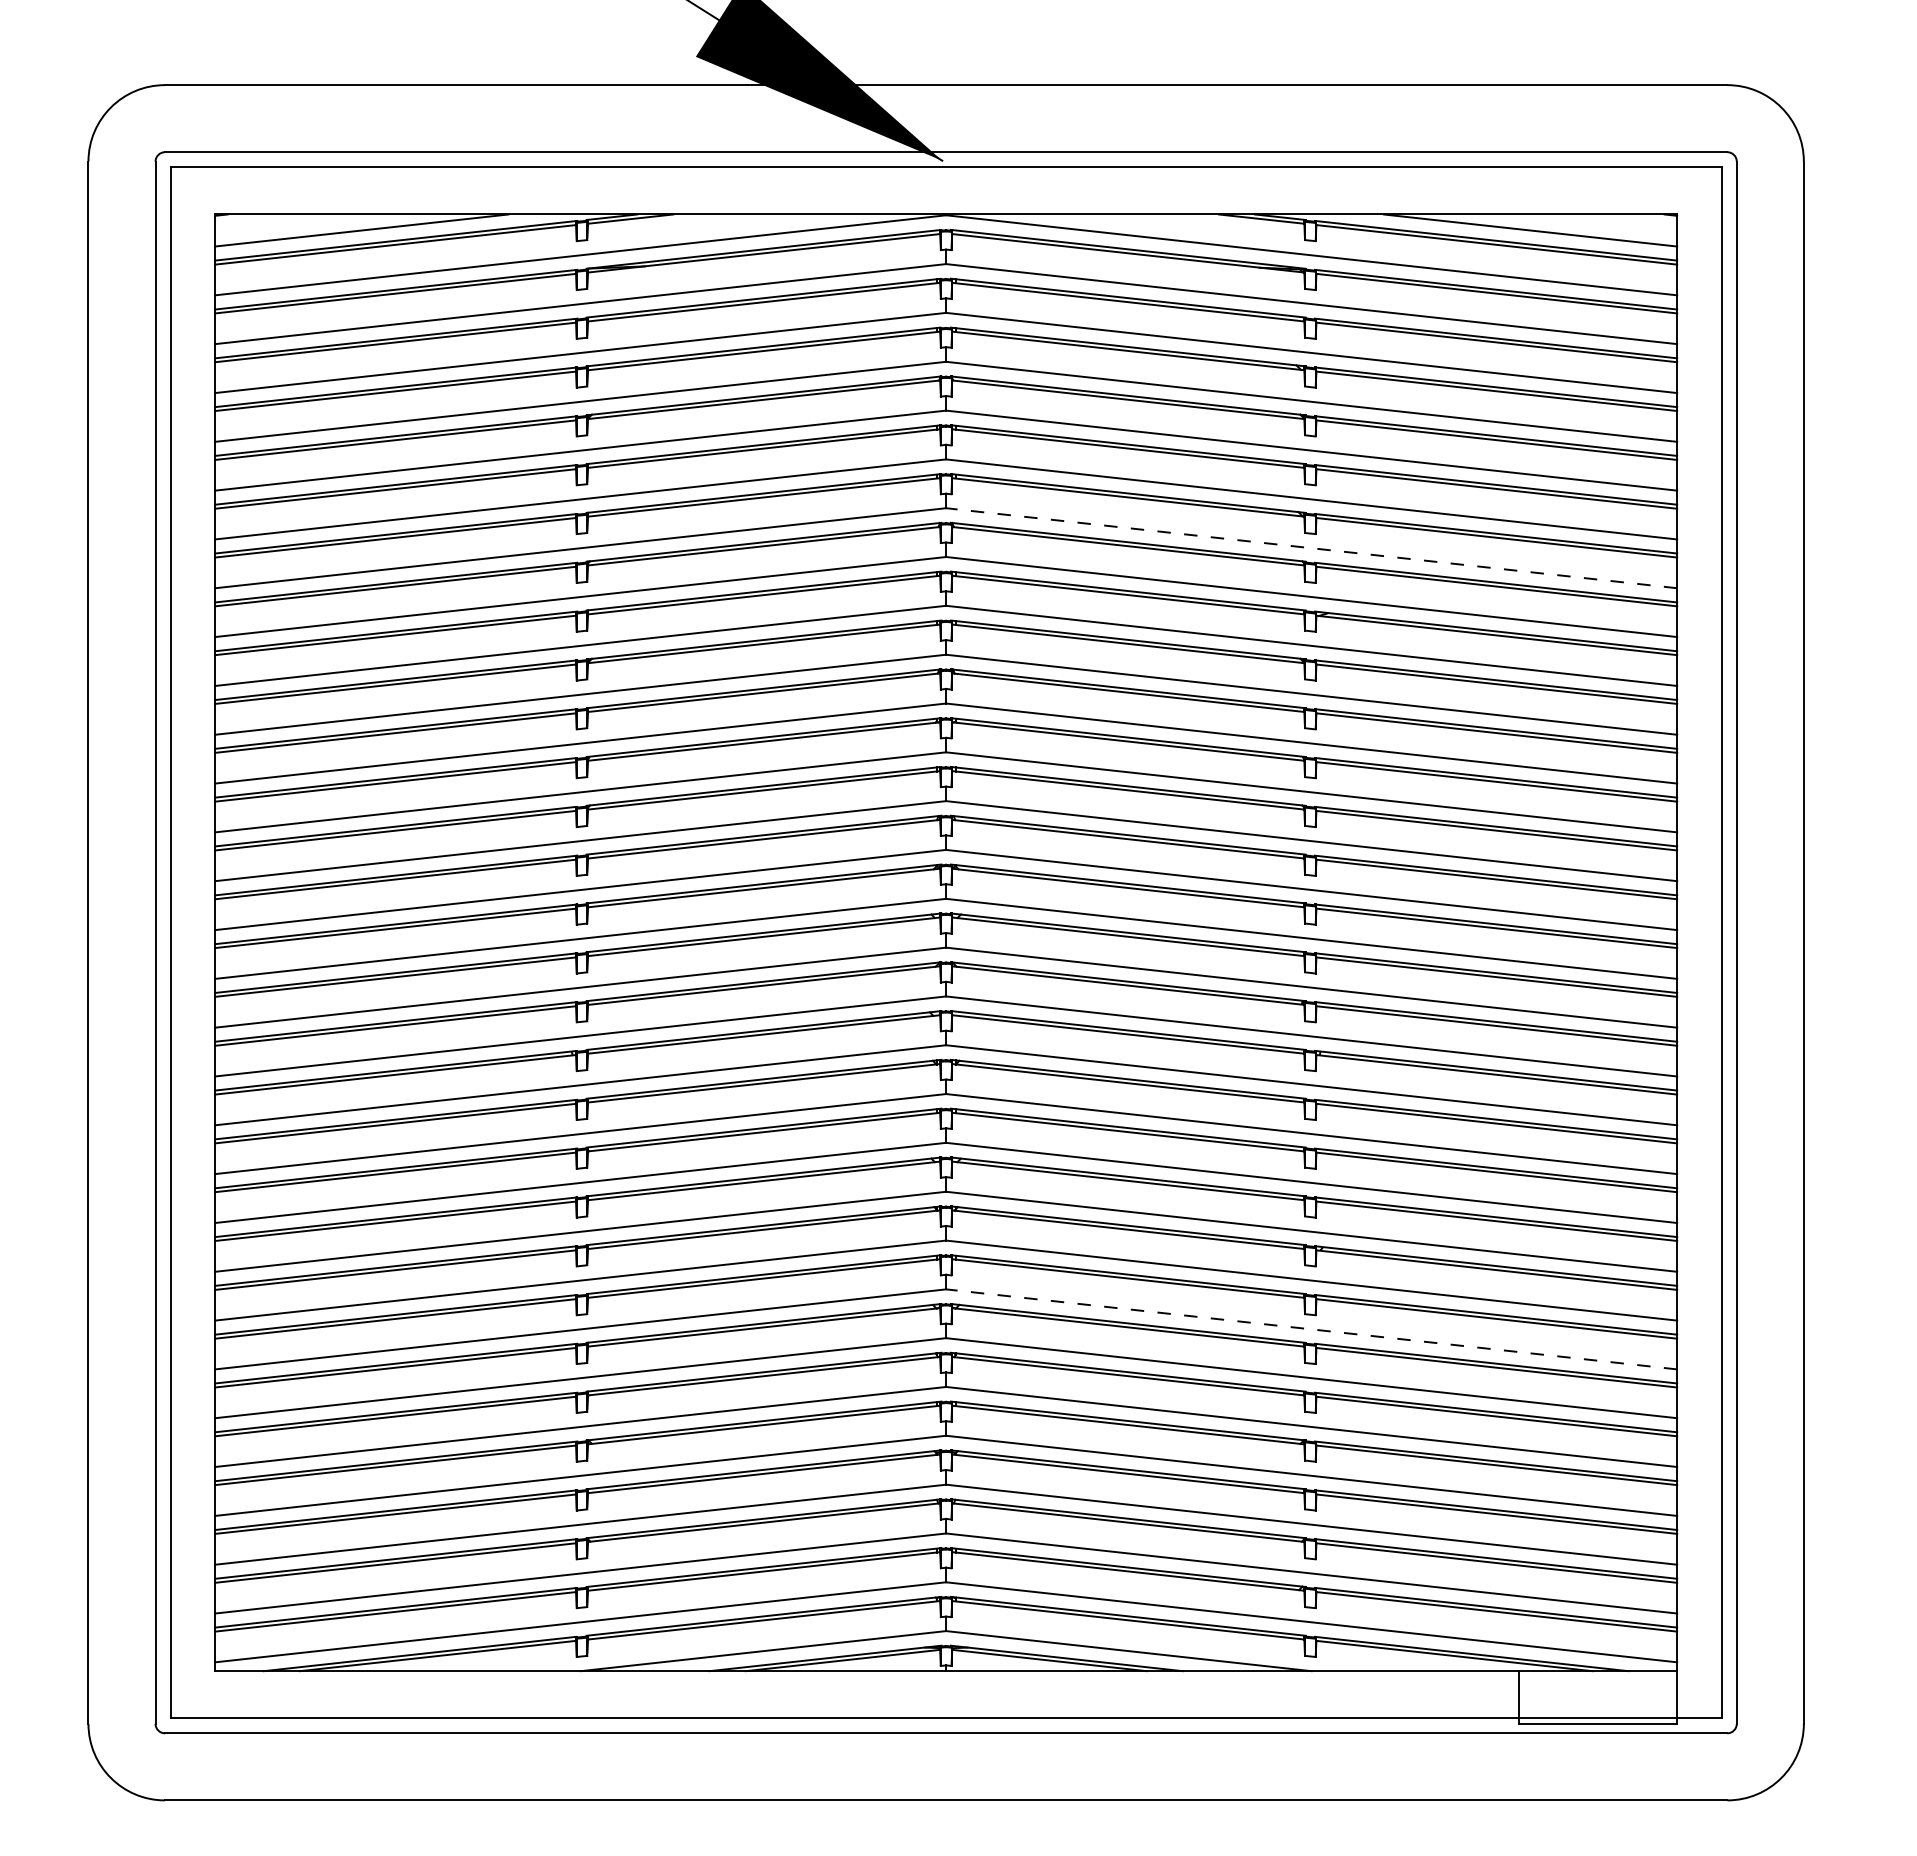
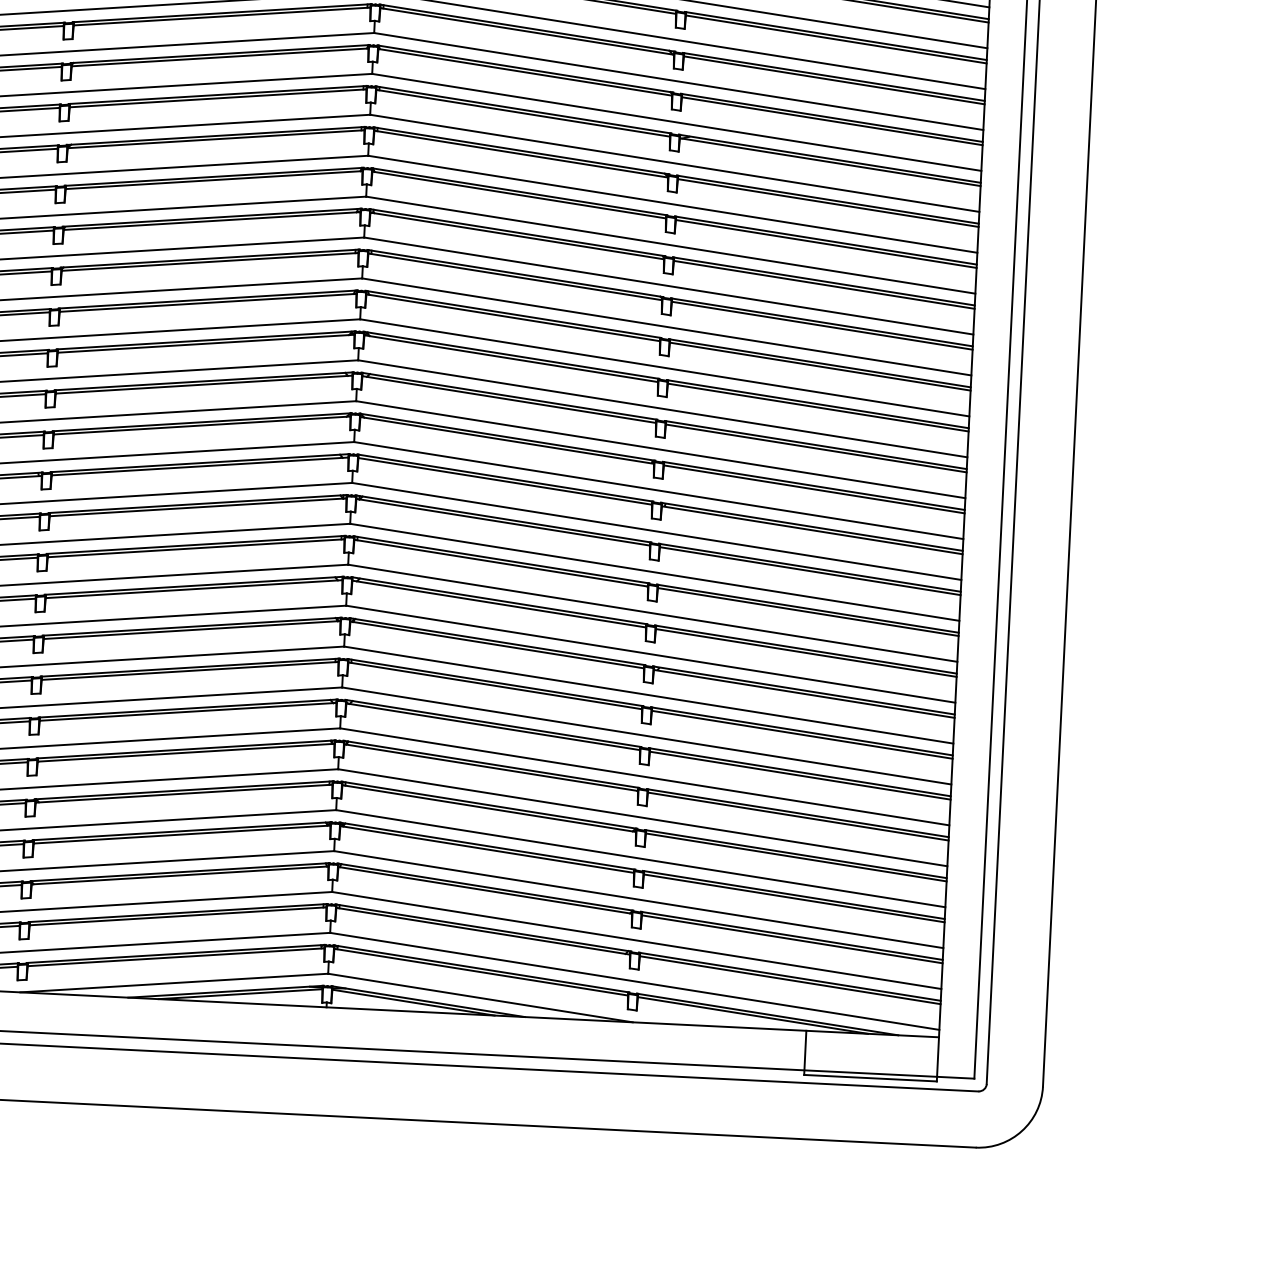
line: (1311, 548) -> (678, 81), dashed -> solid
line: (1311, 1329) -> (646, 736), dashed -> solid

